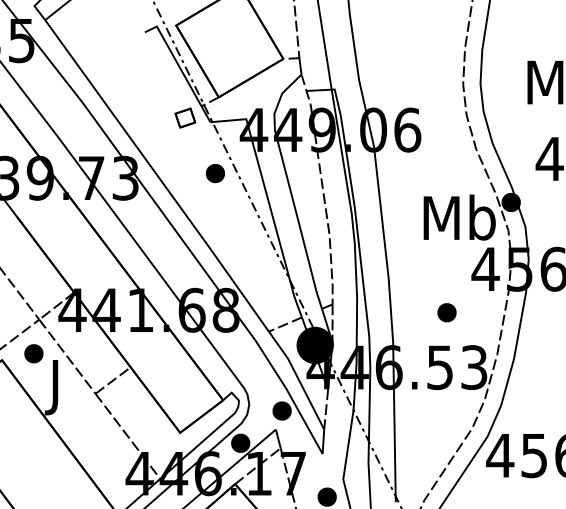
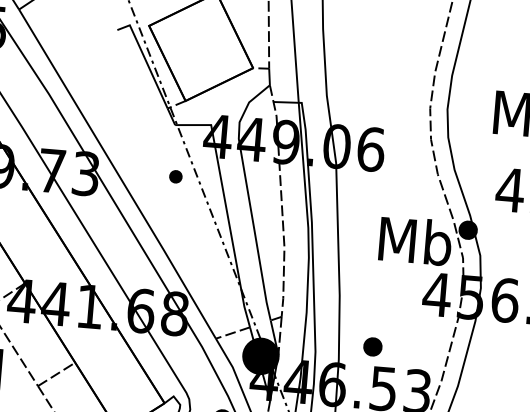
part: (185, 117) -> (150, 118), removed
part: (215, 173) -> (175, 176), size x0.7
part: (446, 312) -> (372, 346), moved

